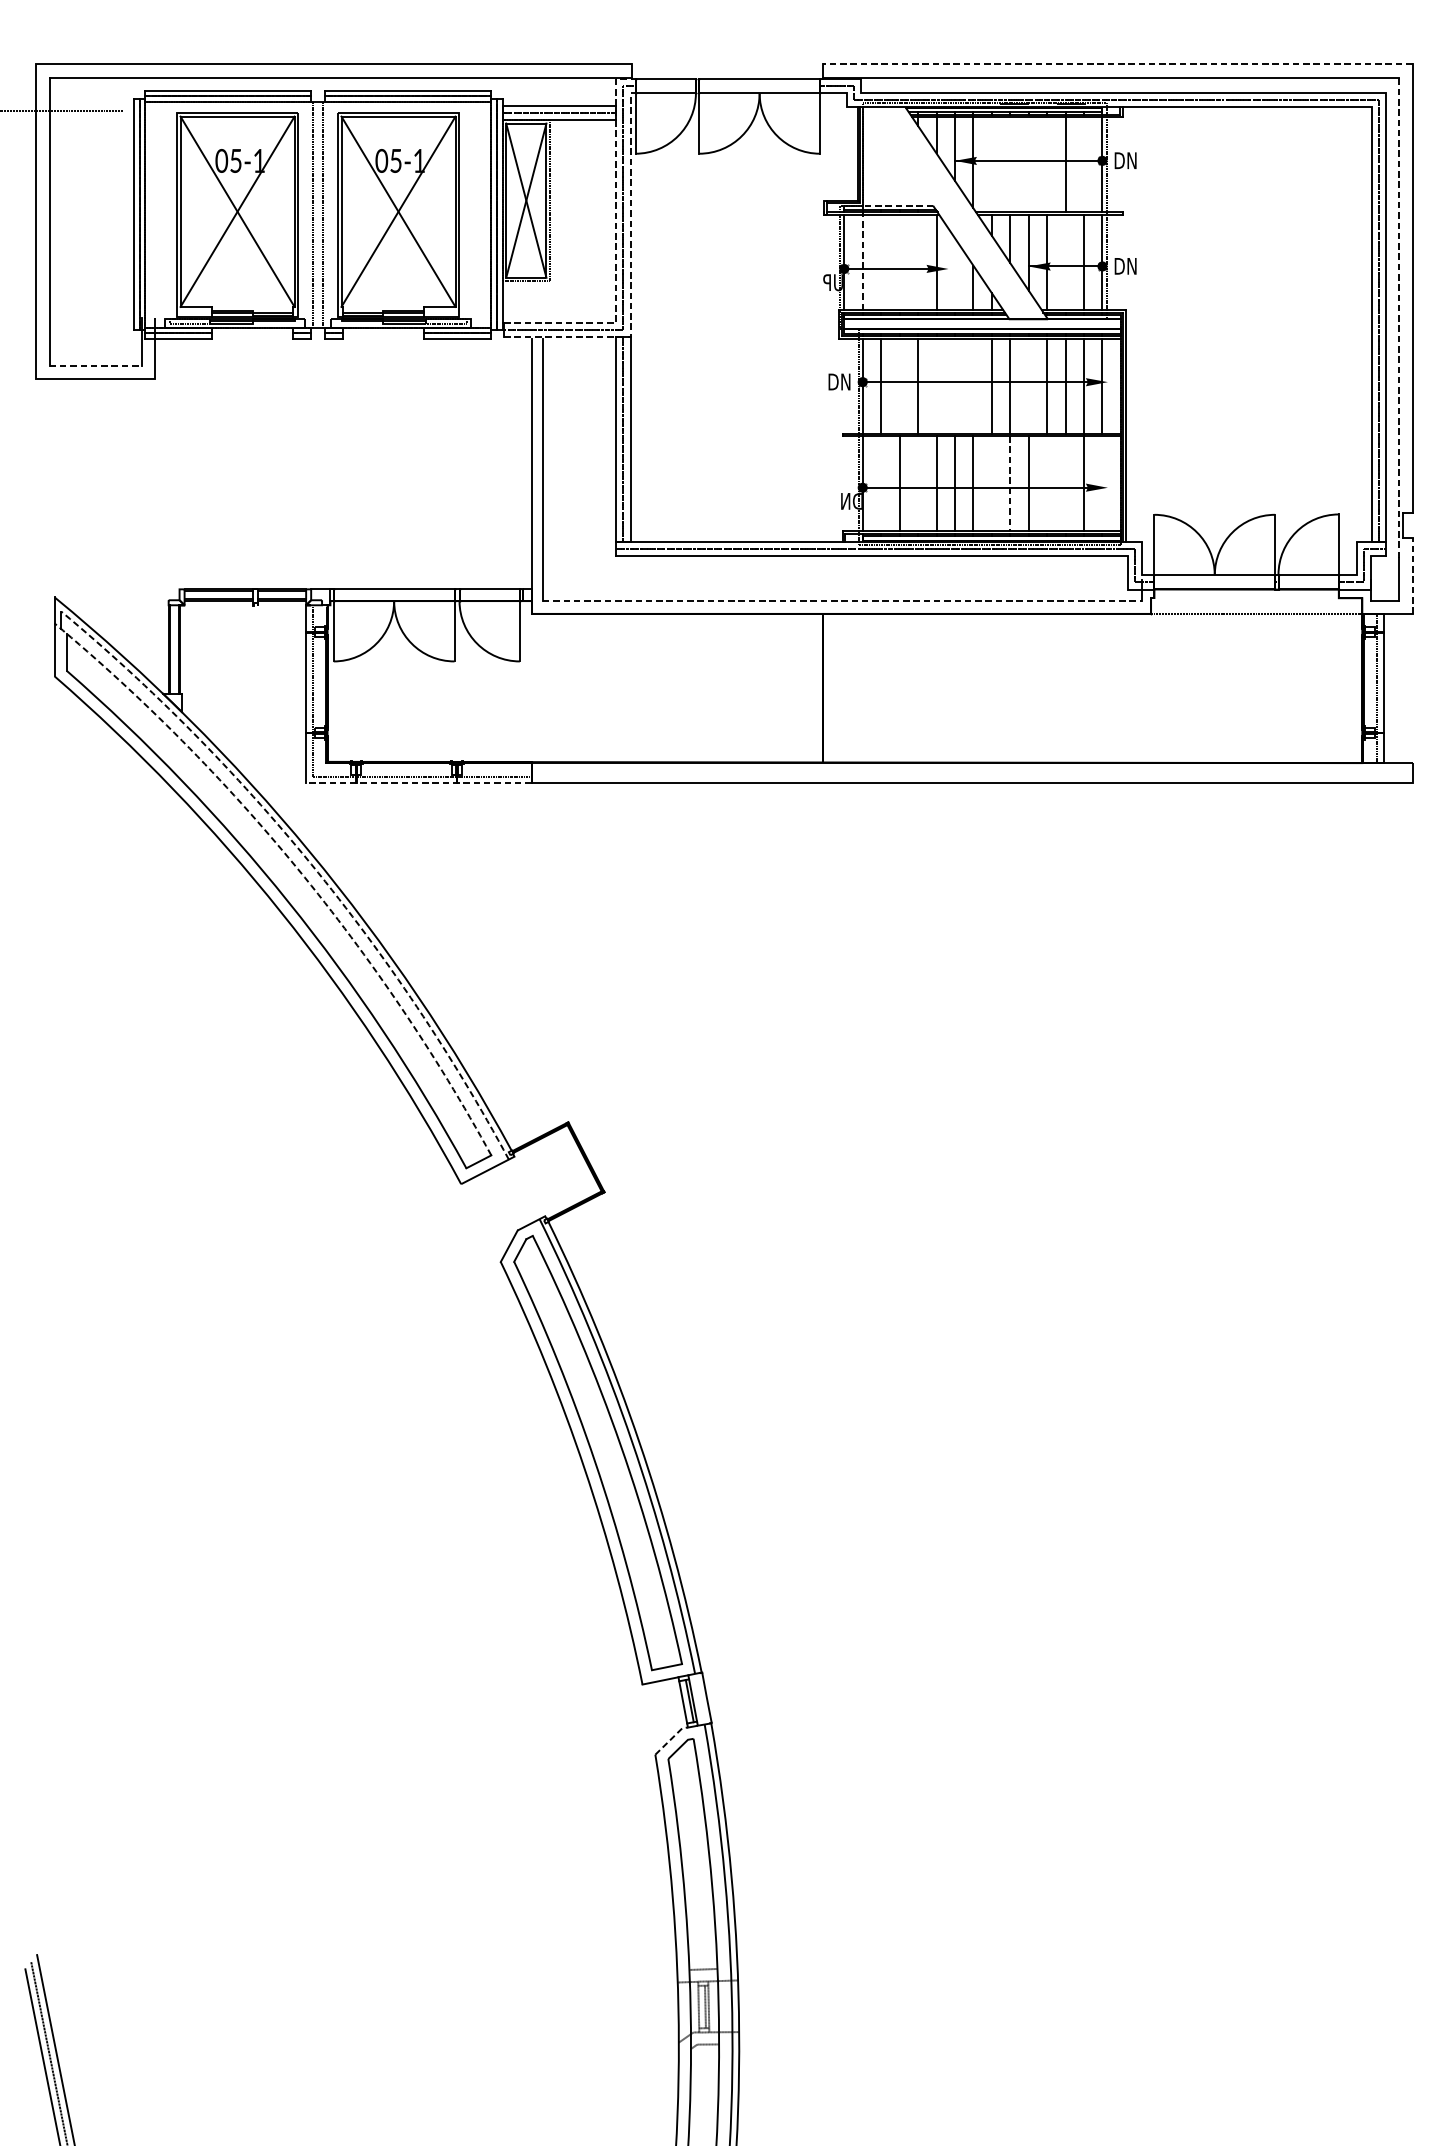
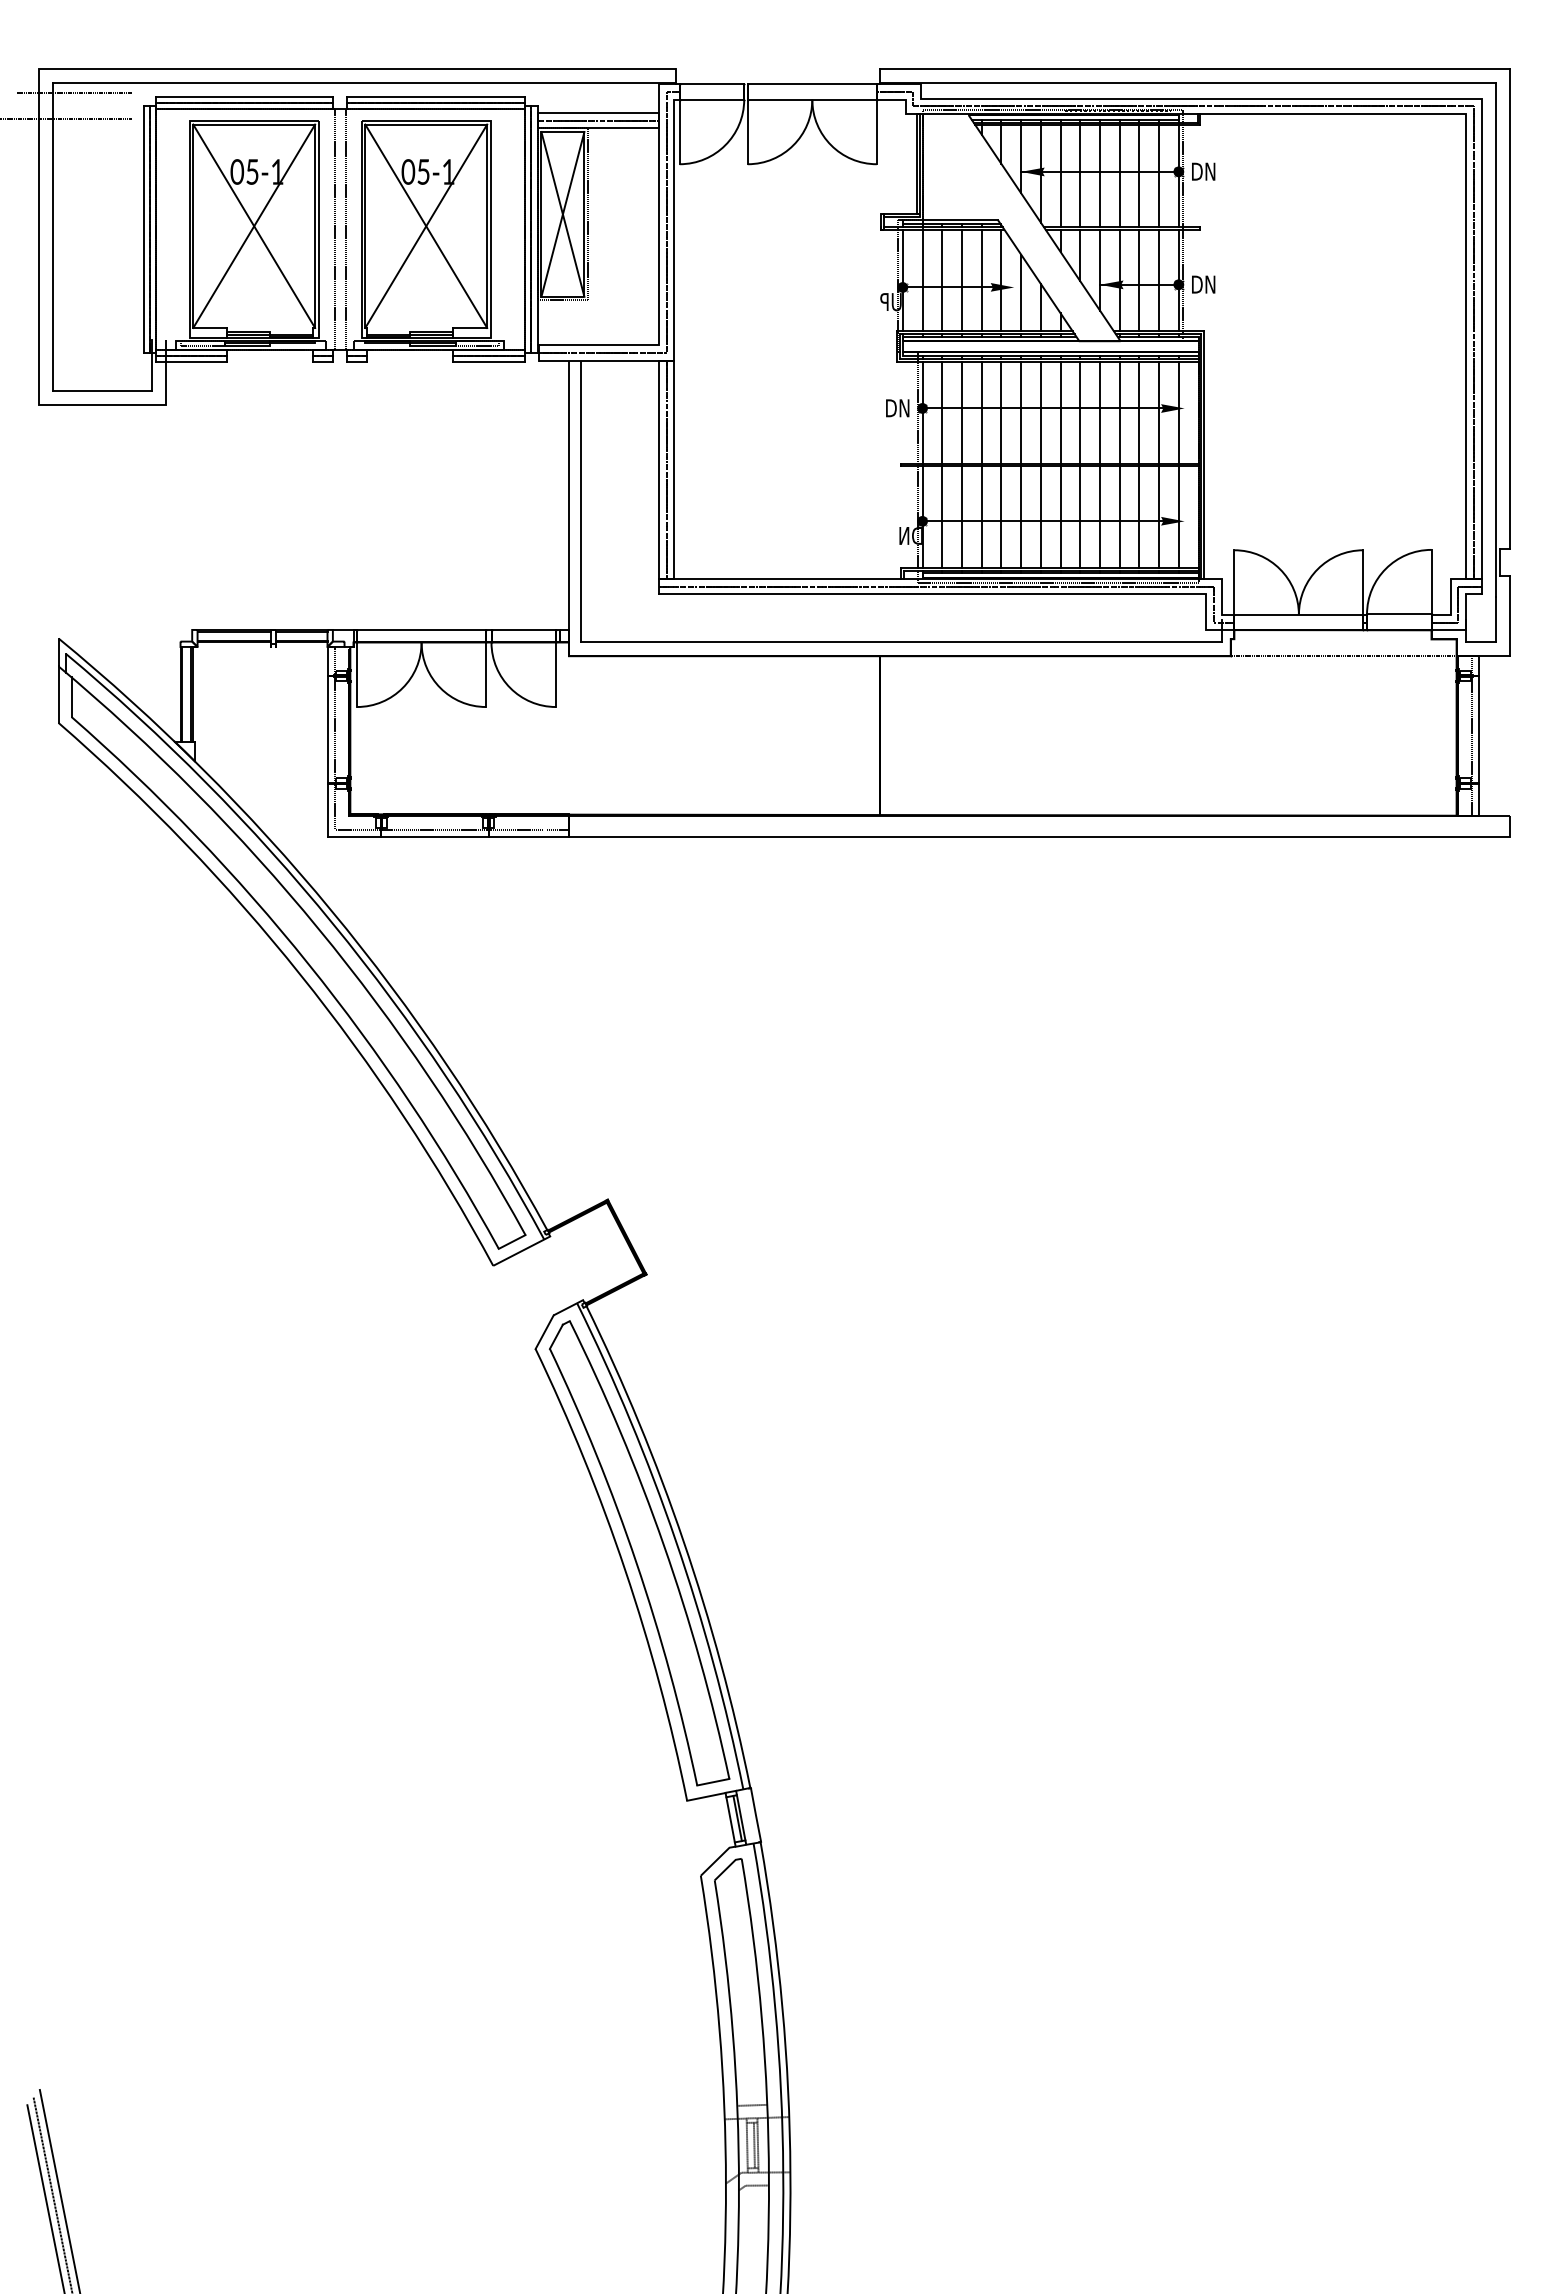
line: (1118, 64) -> (1195, 68), dashed -> solid
line: (69, 87) -> (74, 93), added
line: (991, 164) -> (1060, 175), added
line: (1010, 164) -> (1080, 175), added
line: (1028, 164) -> (1099, 175), added
line: (1046, 164) -> (1119, 175), added
line: (1084, 164) -> (1159, 175), added
line: (898, 205) -> (960, 219), dashed -> solid
line: (616, 247) -> (659, 264), dashed -> solid
line: (862, 262) -> (922, 280), dashed -> solid
line: (881, 262) -> (942, 280), added
line: (899, 262) -> (961, 280), added
line: (917, 262) -> (981, 280), added
line: (1065, 262) -> (1139, 280), added
line: (955, 273) -> (1021, 292), added
line: (630, 275) -> (674, 294), dashed -> solid
line: (1399, 317) -> (1496, 339), dashed -> solid
line: (96, 365) -> (103, 390), dashed -> solid
line: (899, 385) -> (961, 412), added
line: (936, 385) -> (1001, 412), added
line: (955, 385) -> (1021, 412), added
line: (973, 385) -> (1040, 412), added
line: (1028, 385) -> (1099, 412), added
line: (881, 483) -> (942, 516), added
line: (917, 483) -> (981, 516), added
line: (991, 483) -> (1060, 516), added
line: (1046, 483) -> (1119, 516), added
line: (1065, 483) -> (1139, 516), added
line: (1102, 483) -> (1178, 516), added
line: (1010, 484) -> (1080, 517), dashed -> solid
line: (1412, 575) -> (1510, 615), dashed -> solid
line: (843, 600) -> (901, 641), dashed -> solid
line: (419, 783) -> (448, 837), dashed -> solid
arc: (311, 863) -> (333, 923), dashed -> solid
arc: (297, 868) -> (318, 928), dashed -> solid
line: (671, 1738) -> (718, 1858), dashed -> solid

